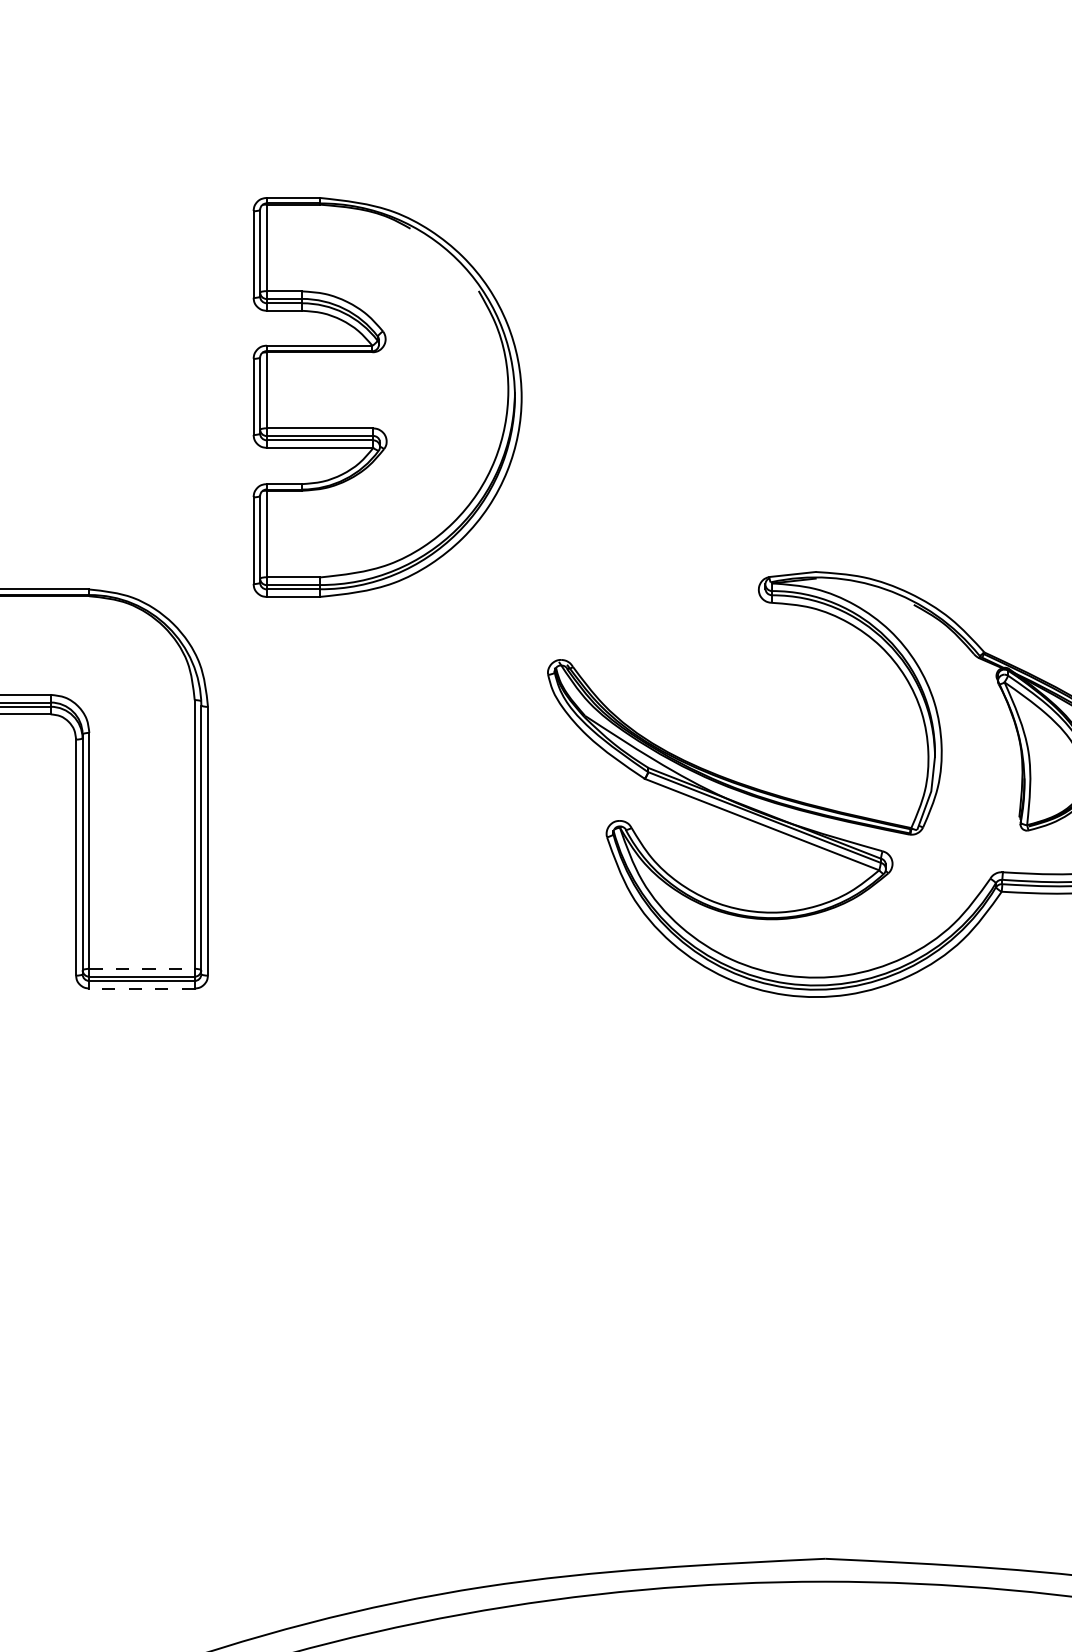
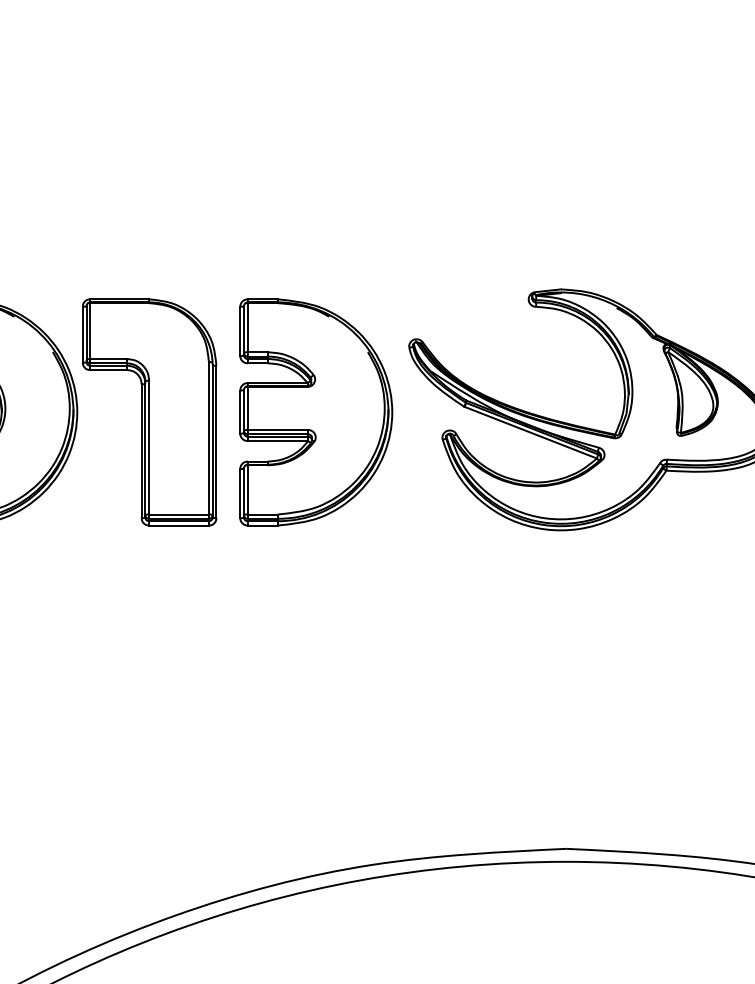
part: (387, 397) -> (316, 412), moved
line: (142, 969) -> (179, 514), dashed -> solid
line: (142, 988) -> (179, 525), dashed -> solid

